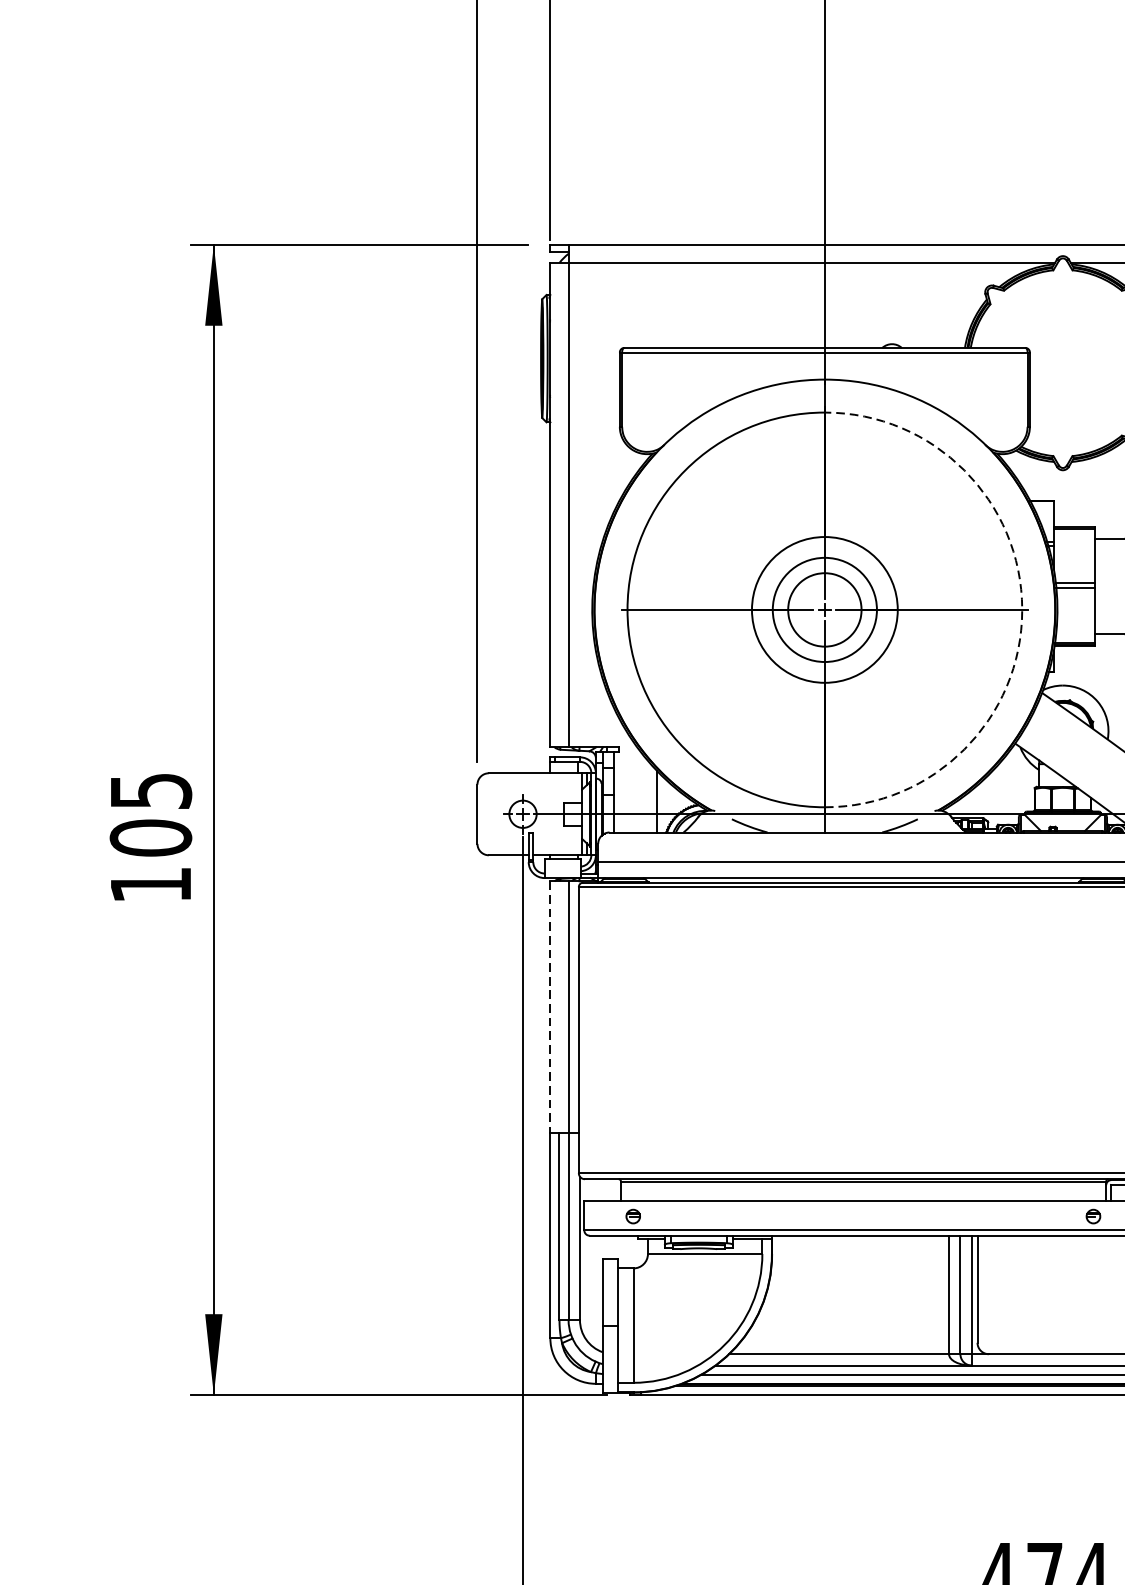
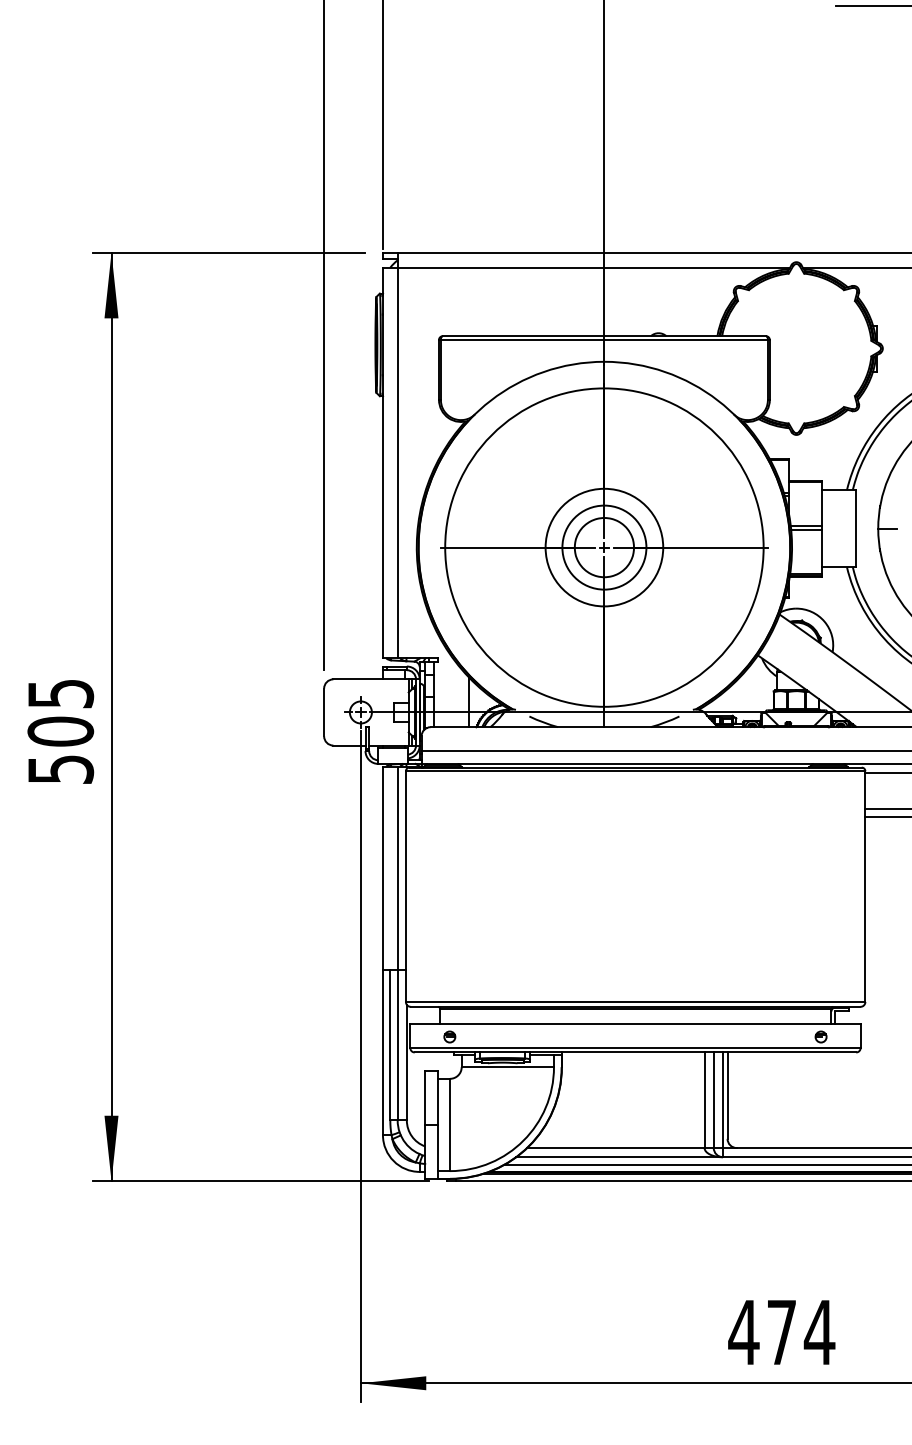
arc: (1022, 609) -> (763, 547), dashed -> solid
text: (151, 884) -> (61, 769), 105 -> 505
line: (549, 1007) -> (382, 868), dashed -> solid

